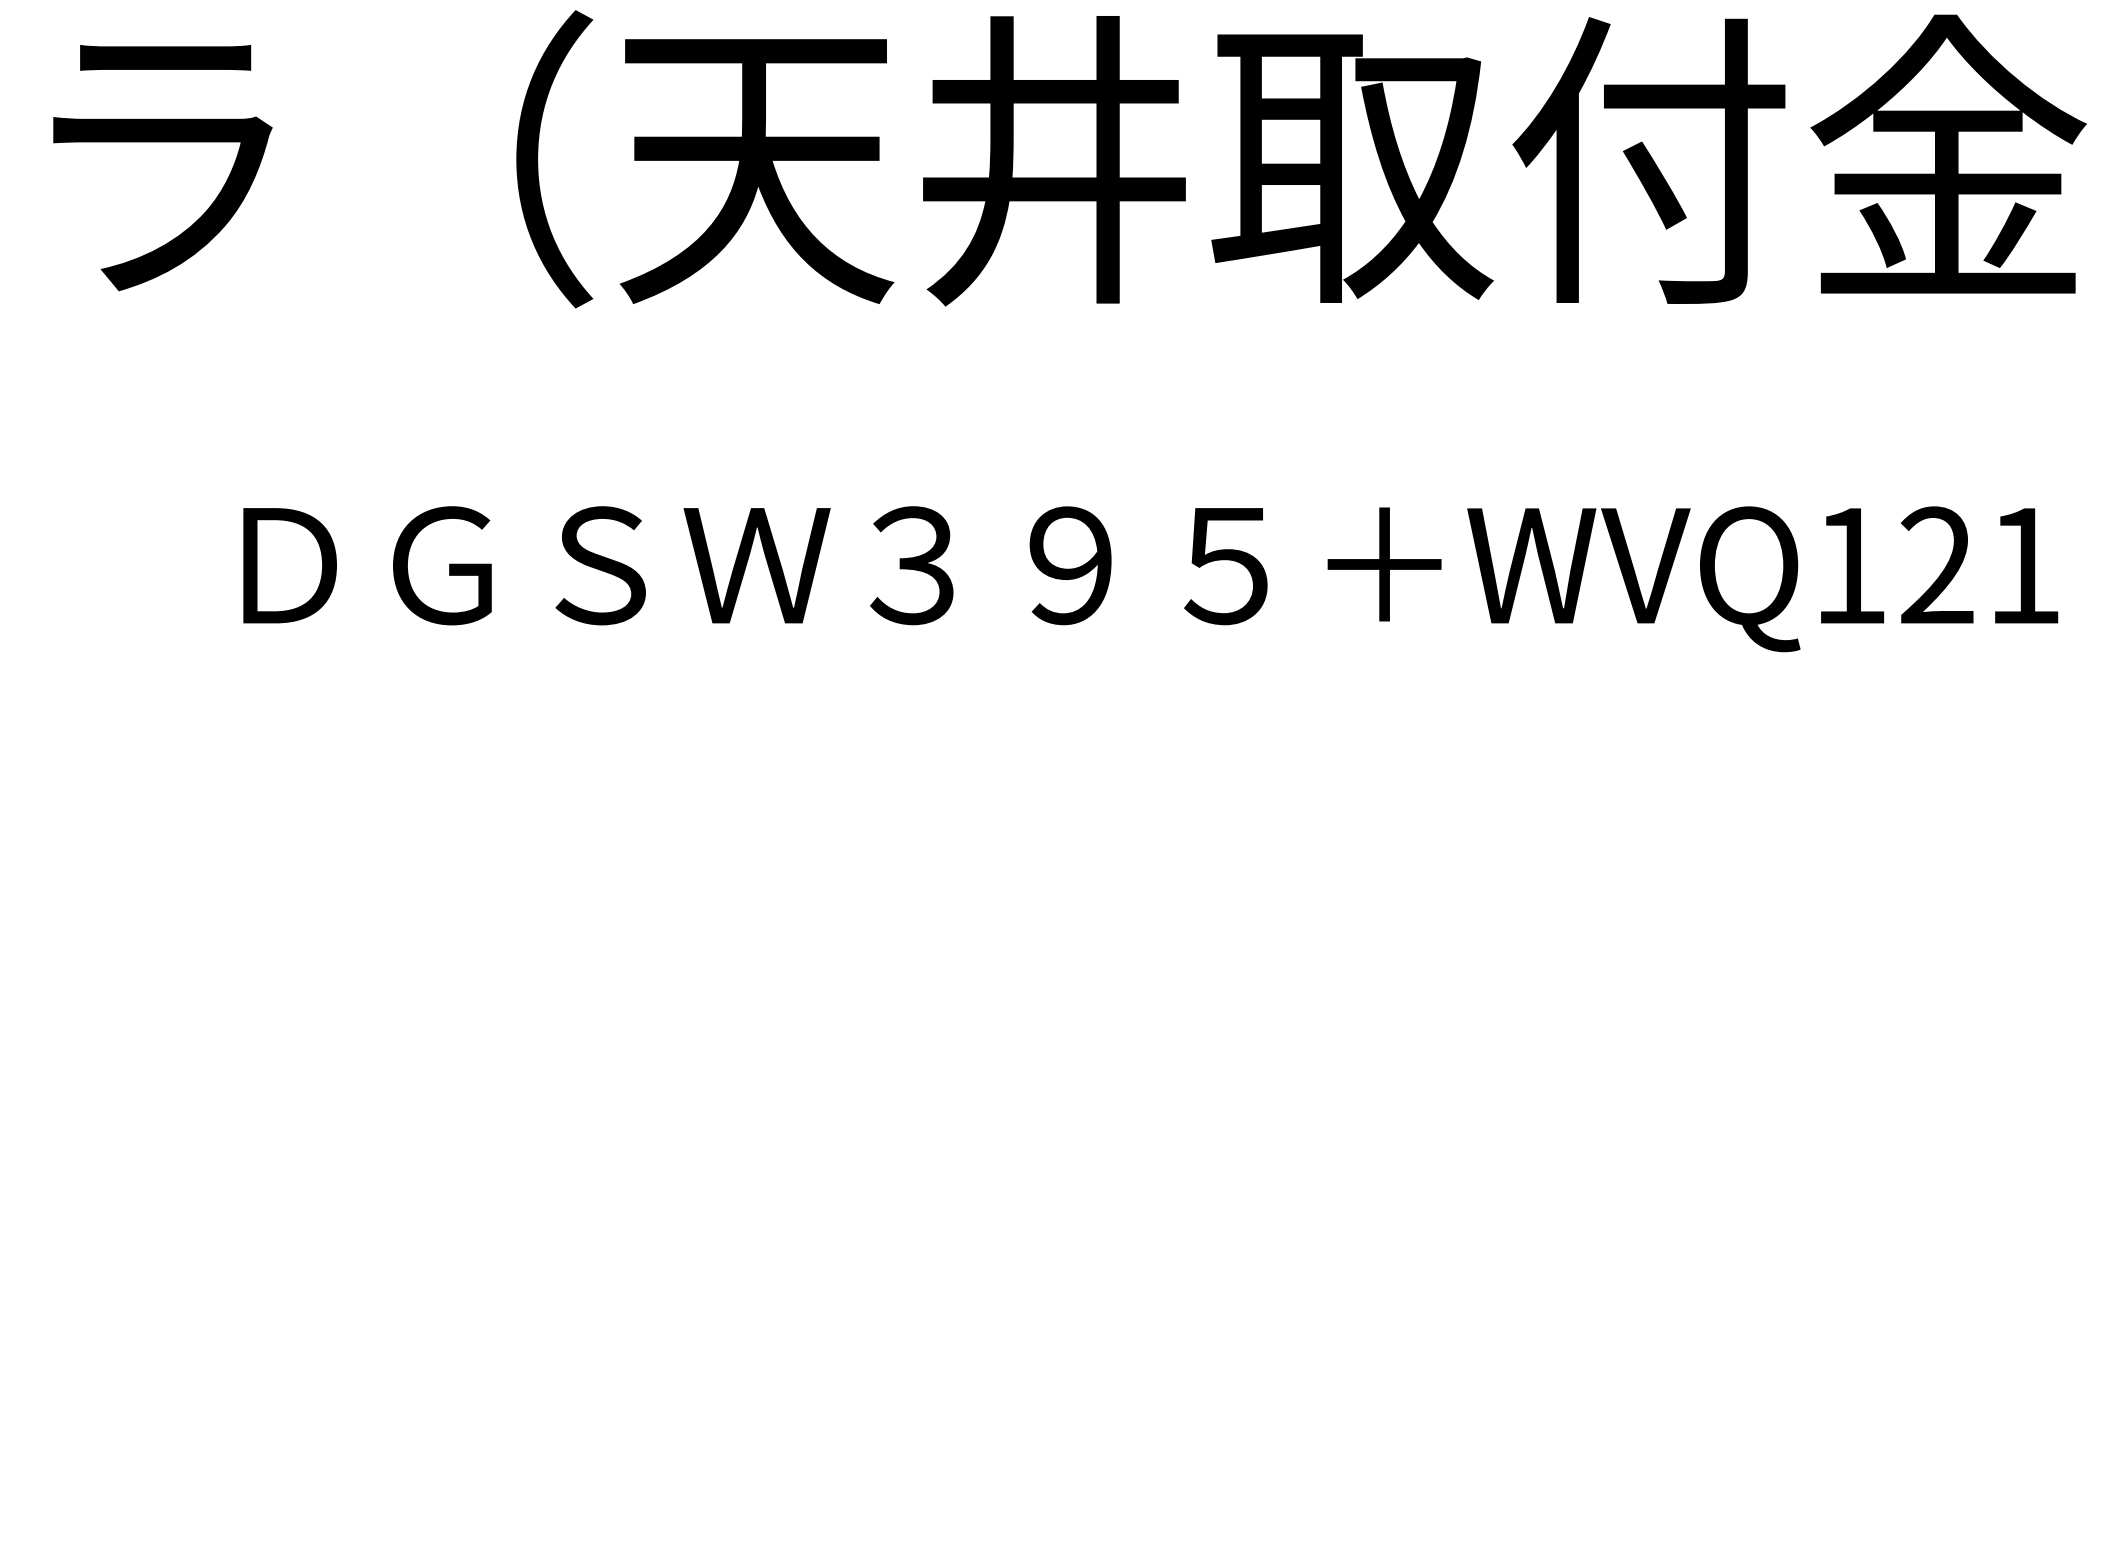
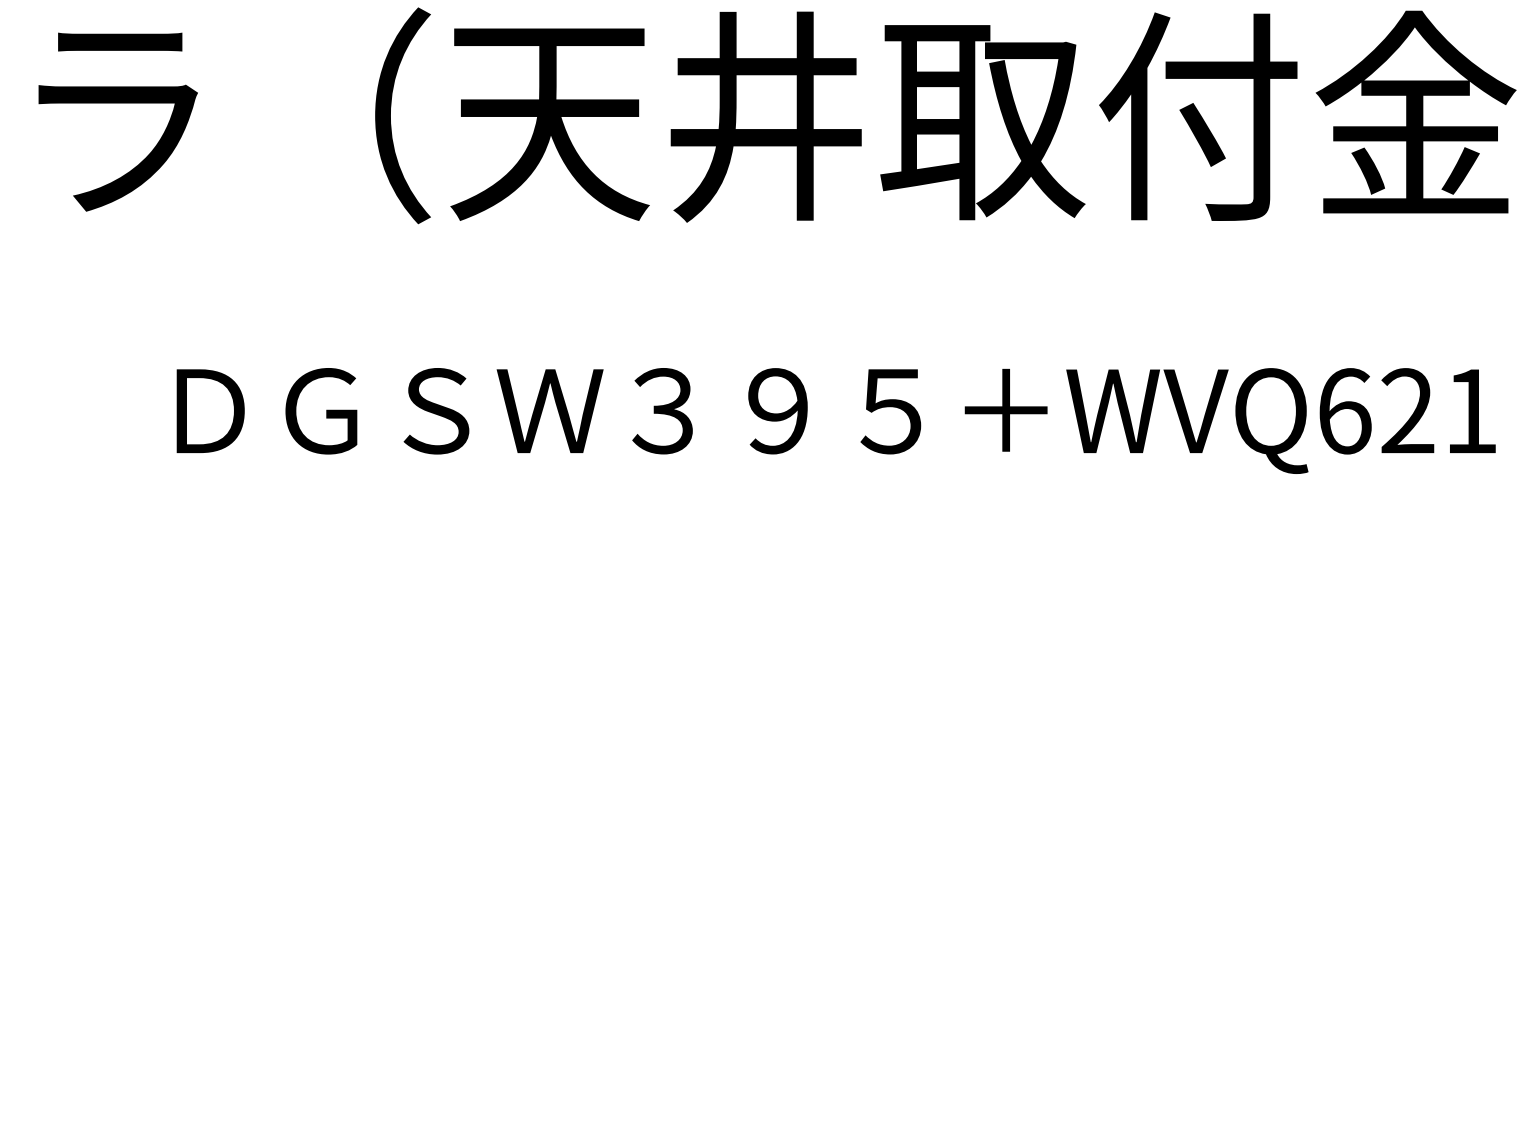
text: (1851, 565) -> (1345, 411), WVQ121 -> WVQ621

